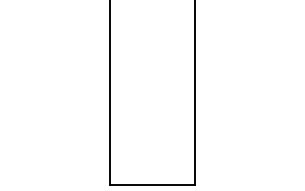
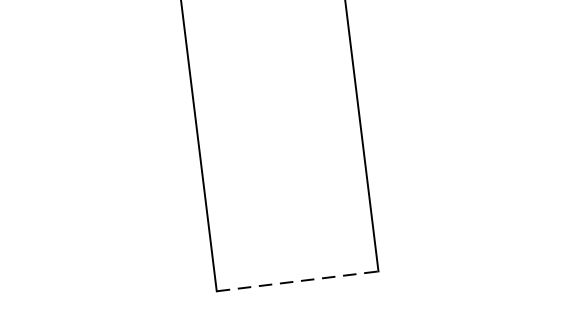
line: (152, 184) -> (297, 280), solid -> dashed

